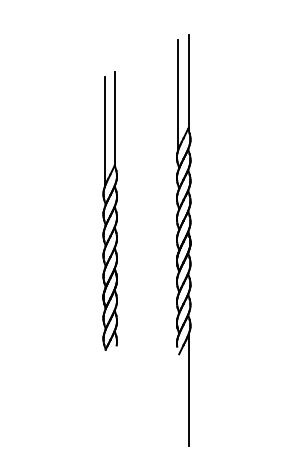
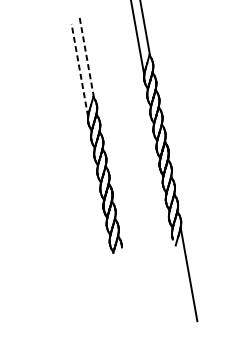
line: (115, 119) -> (87, 57), solid -> dashed
line: (104, 131) -> (79, 69), solid -> dashed

